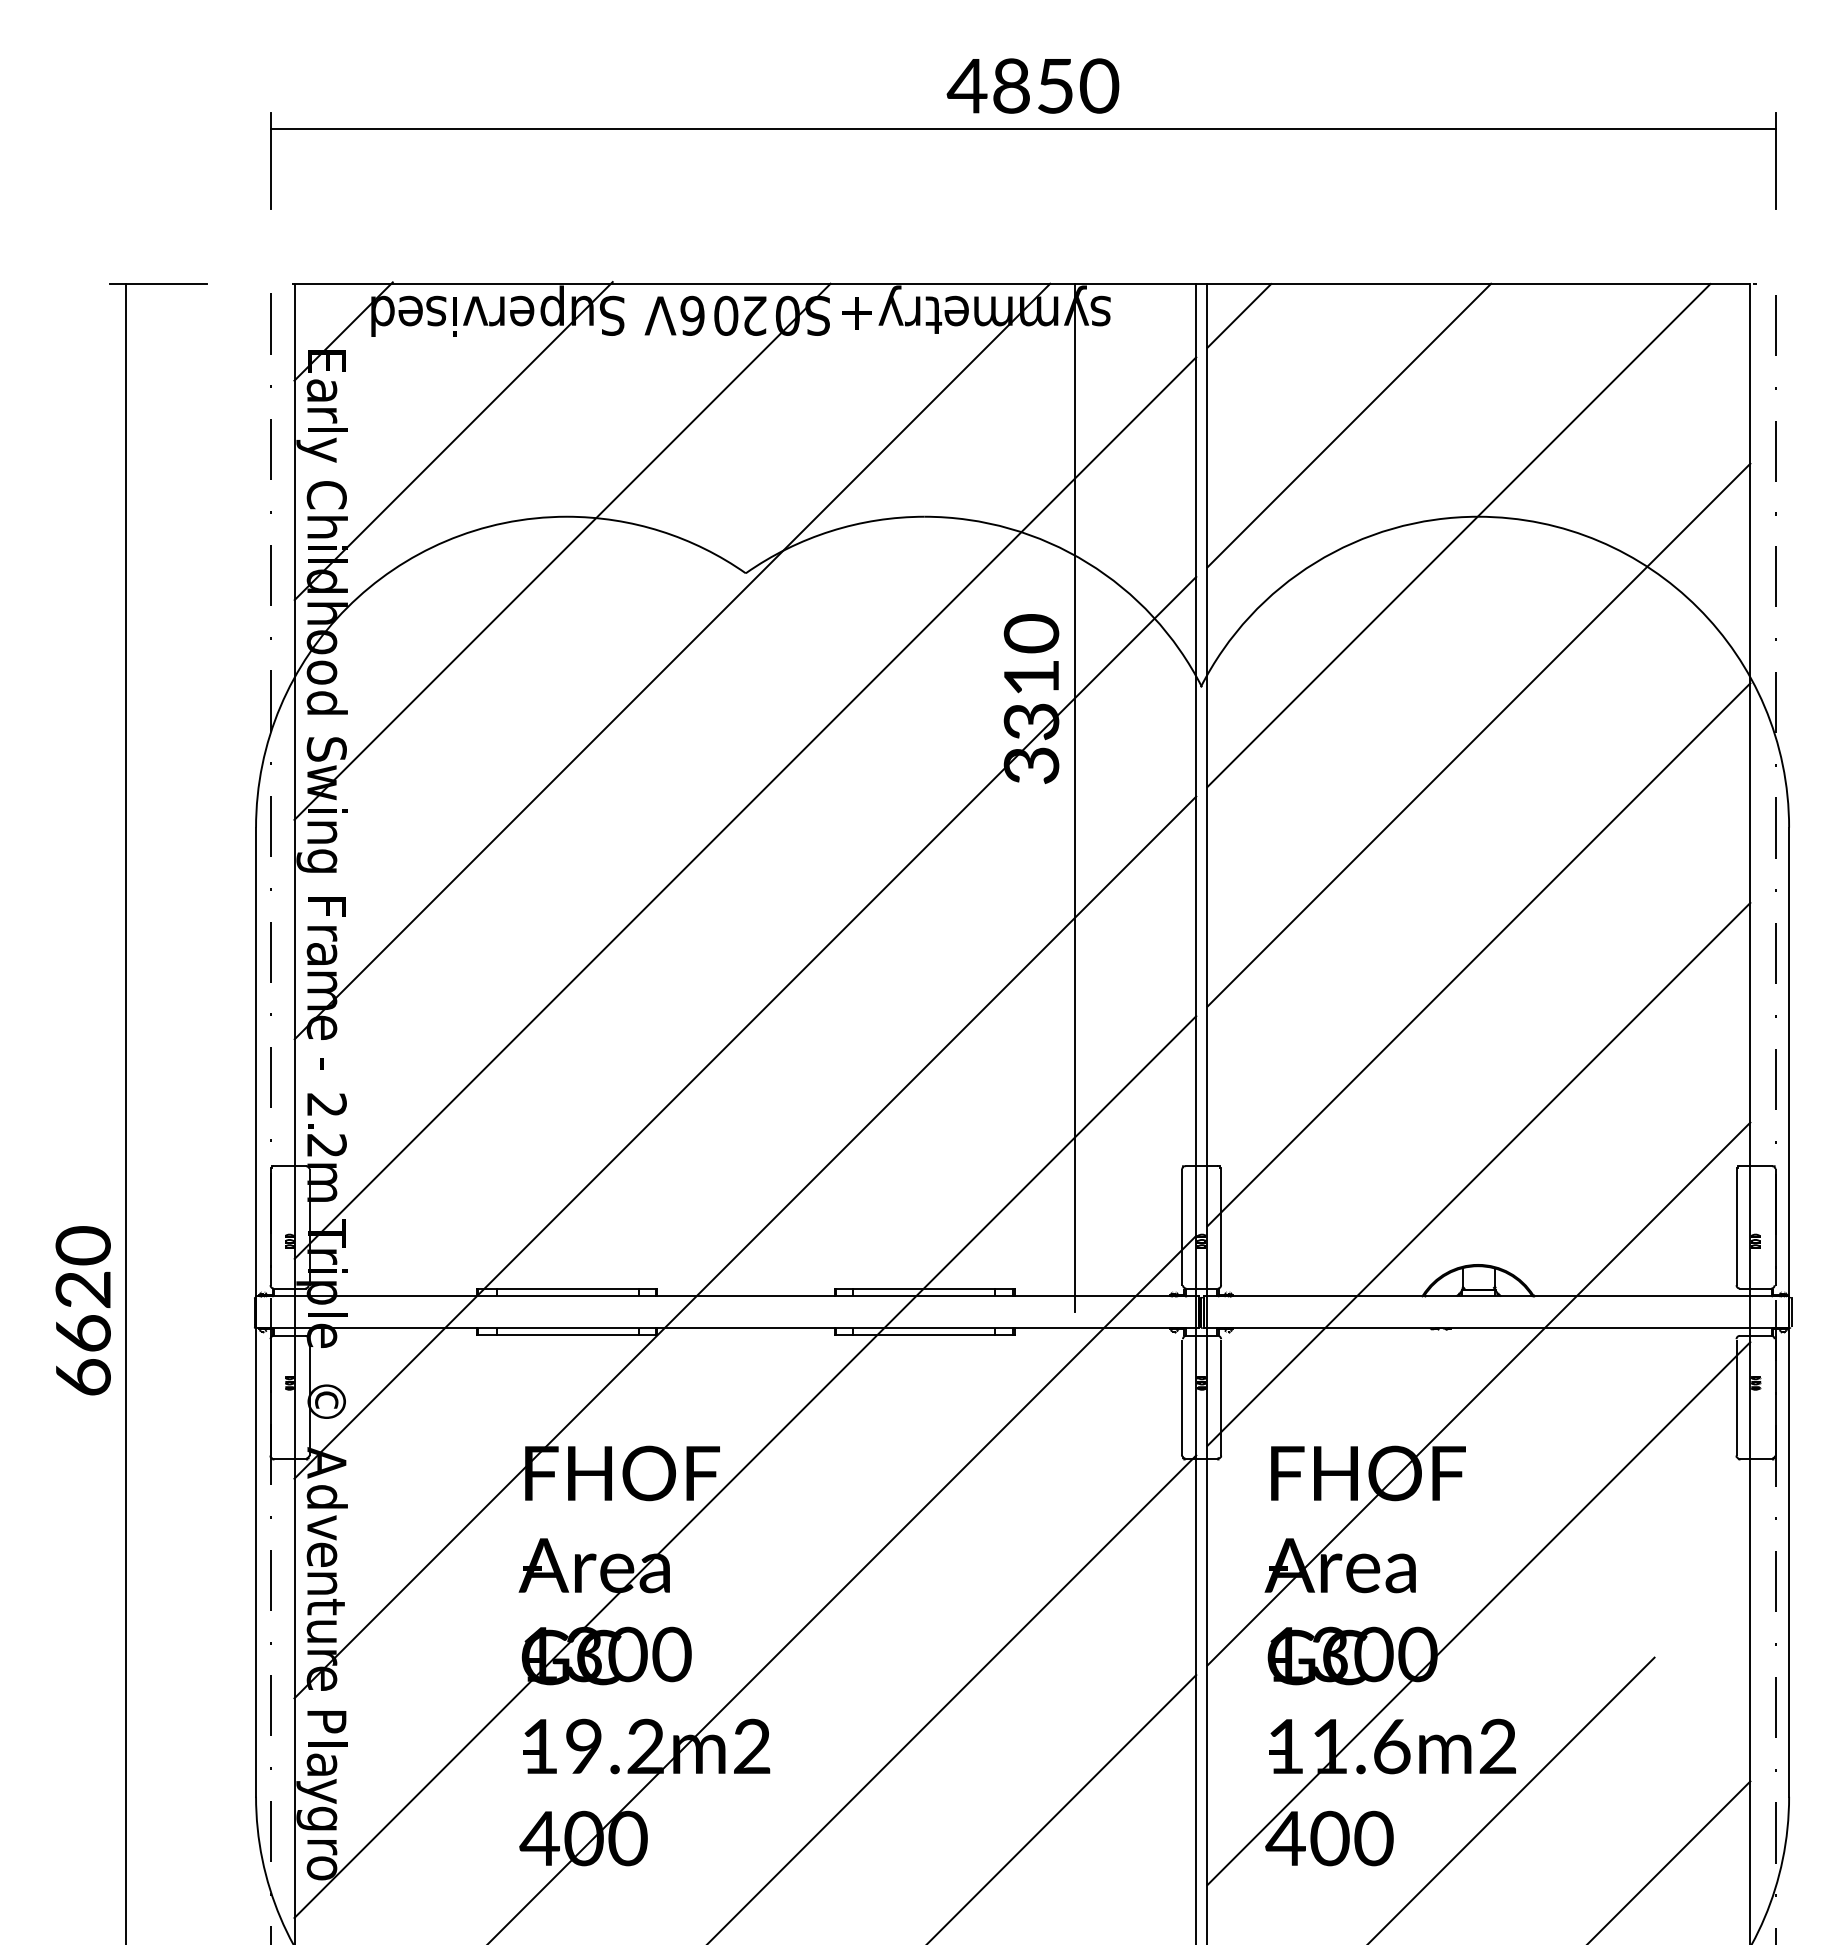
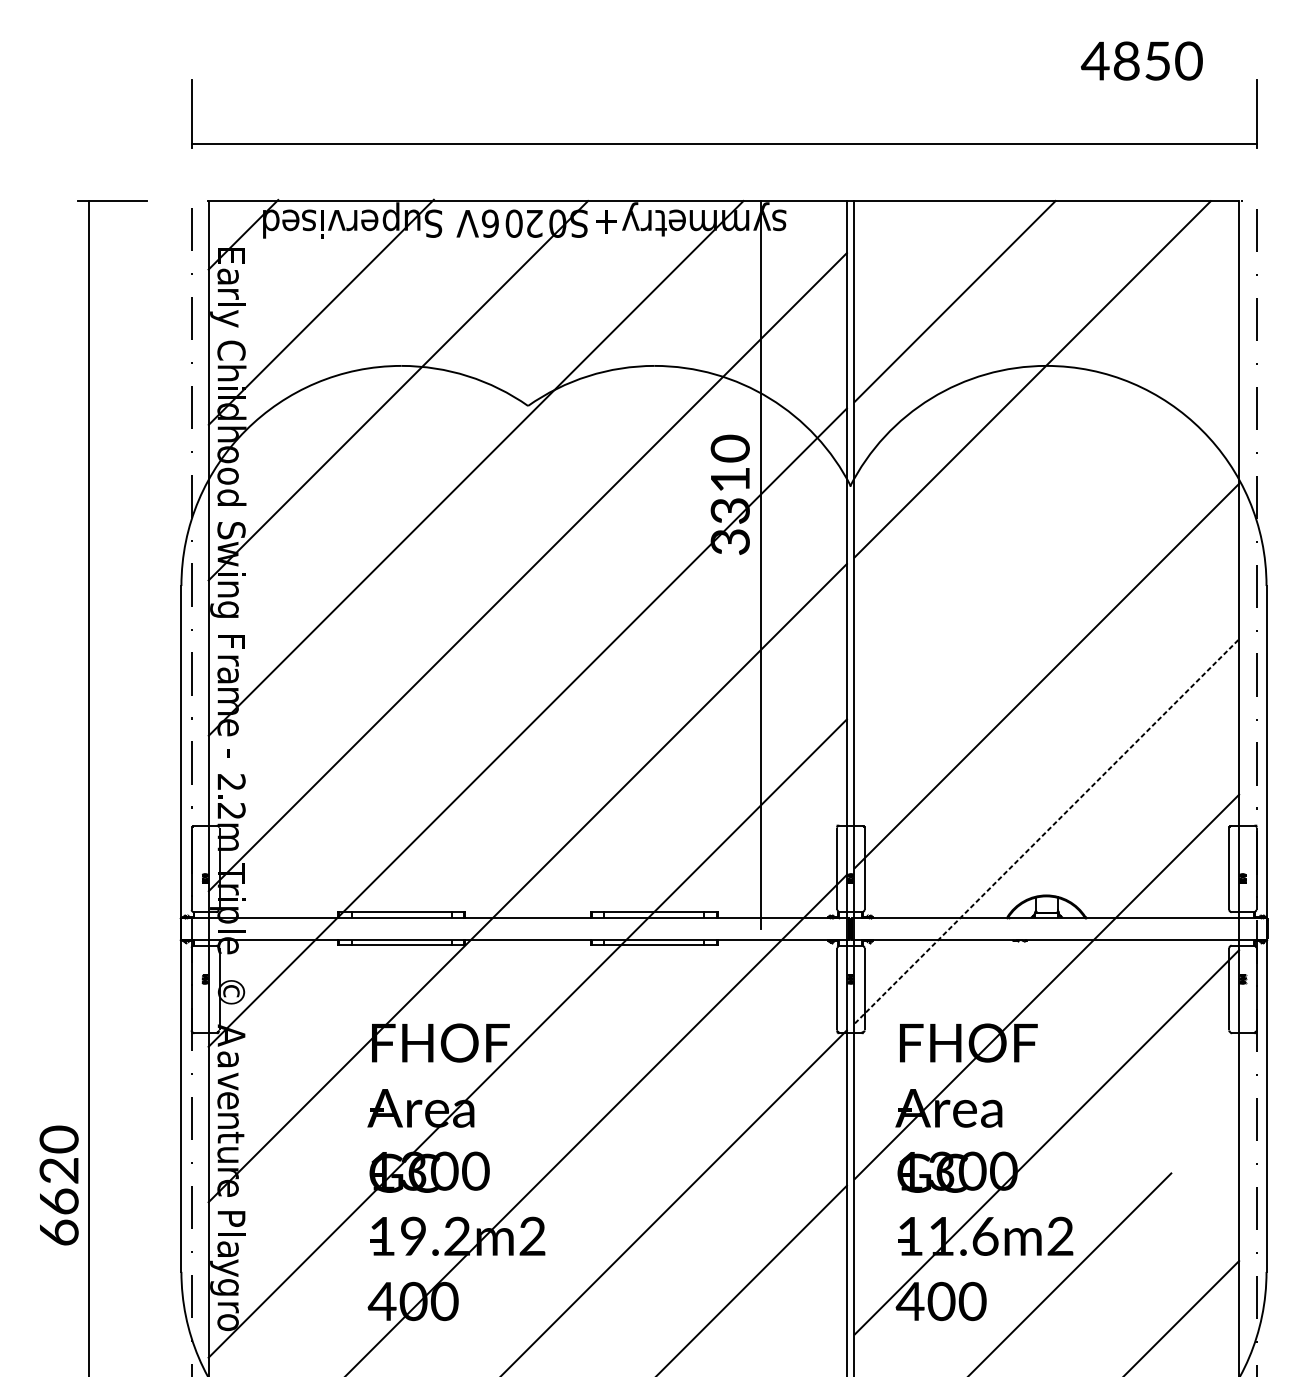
text: (1032, 85) -> (1141, 60), moved
line: (1022, 128) -> (723, 144), moved
line: (1239, 315) -> (877, 223), removed
line: (1478, 734) -> (1046, 520), removed
line: (1479, 1174) -> (1047, 831), solid -> dashed
text: (82, 1310) -> (58, 1185), moved
text: (326, 1496) -> (231, 1059), d -> a

